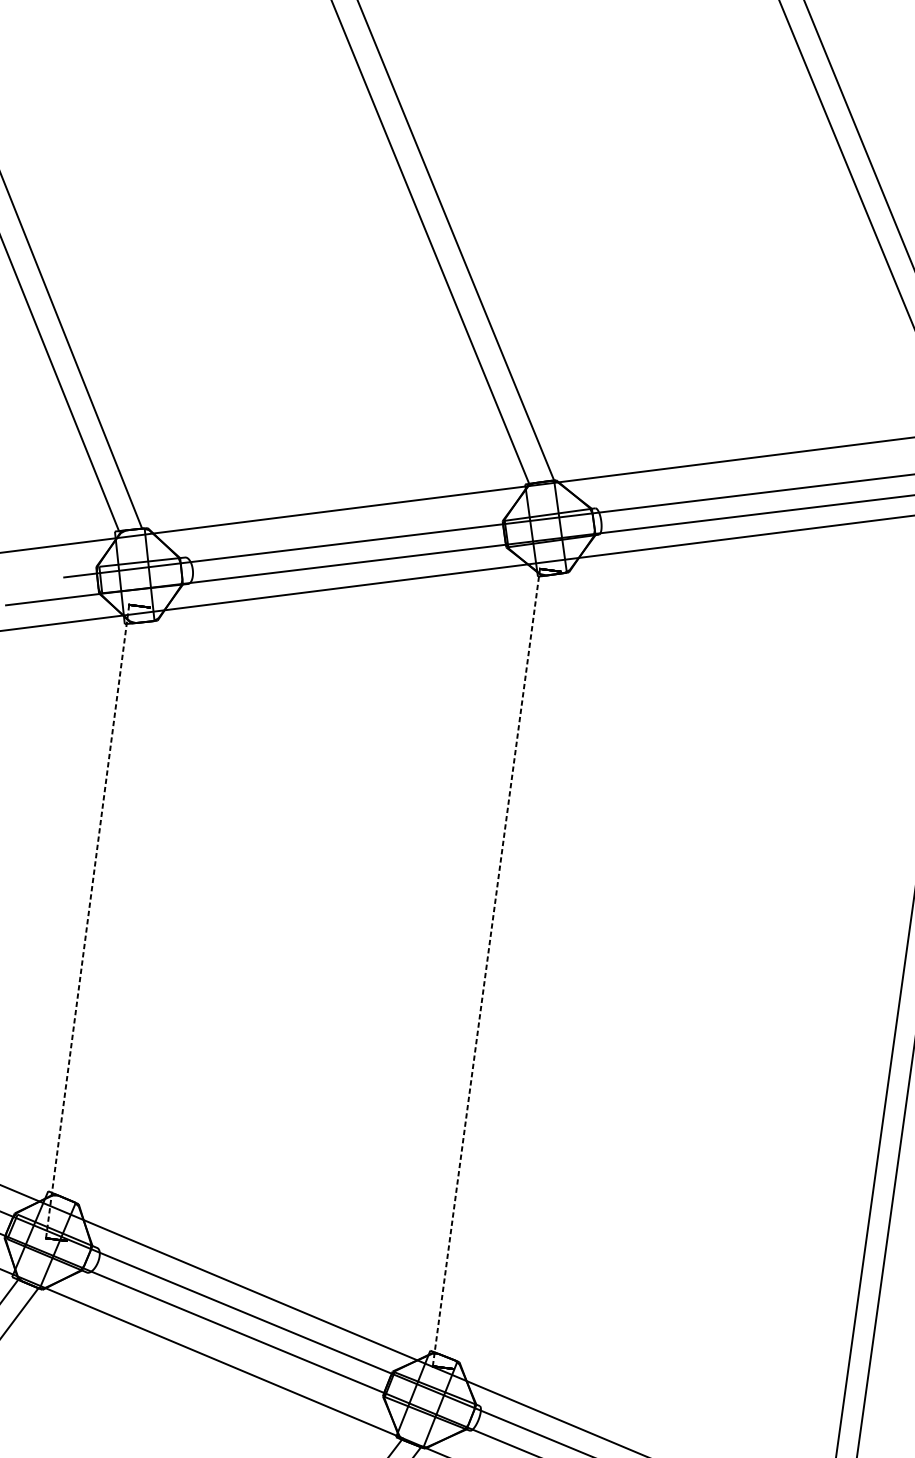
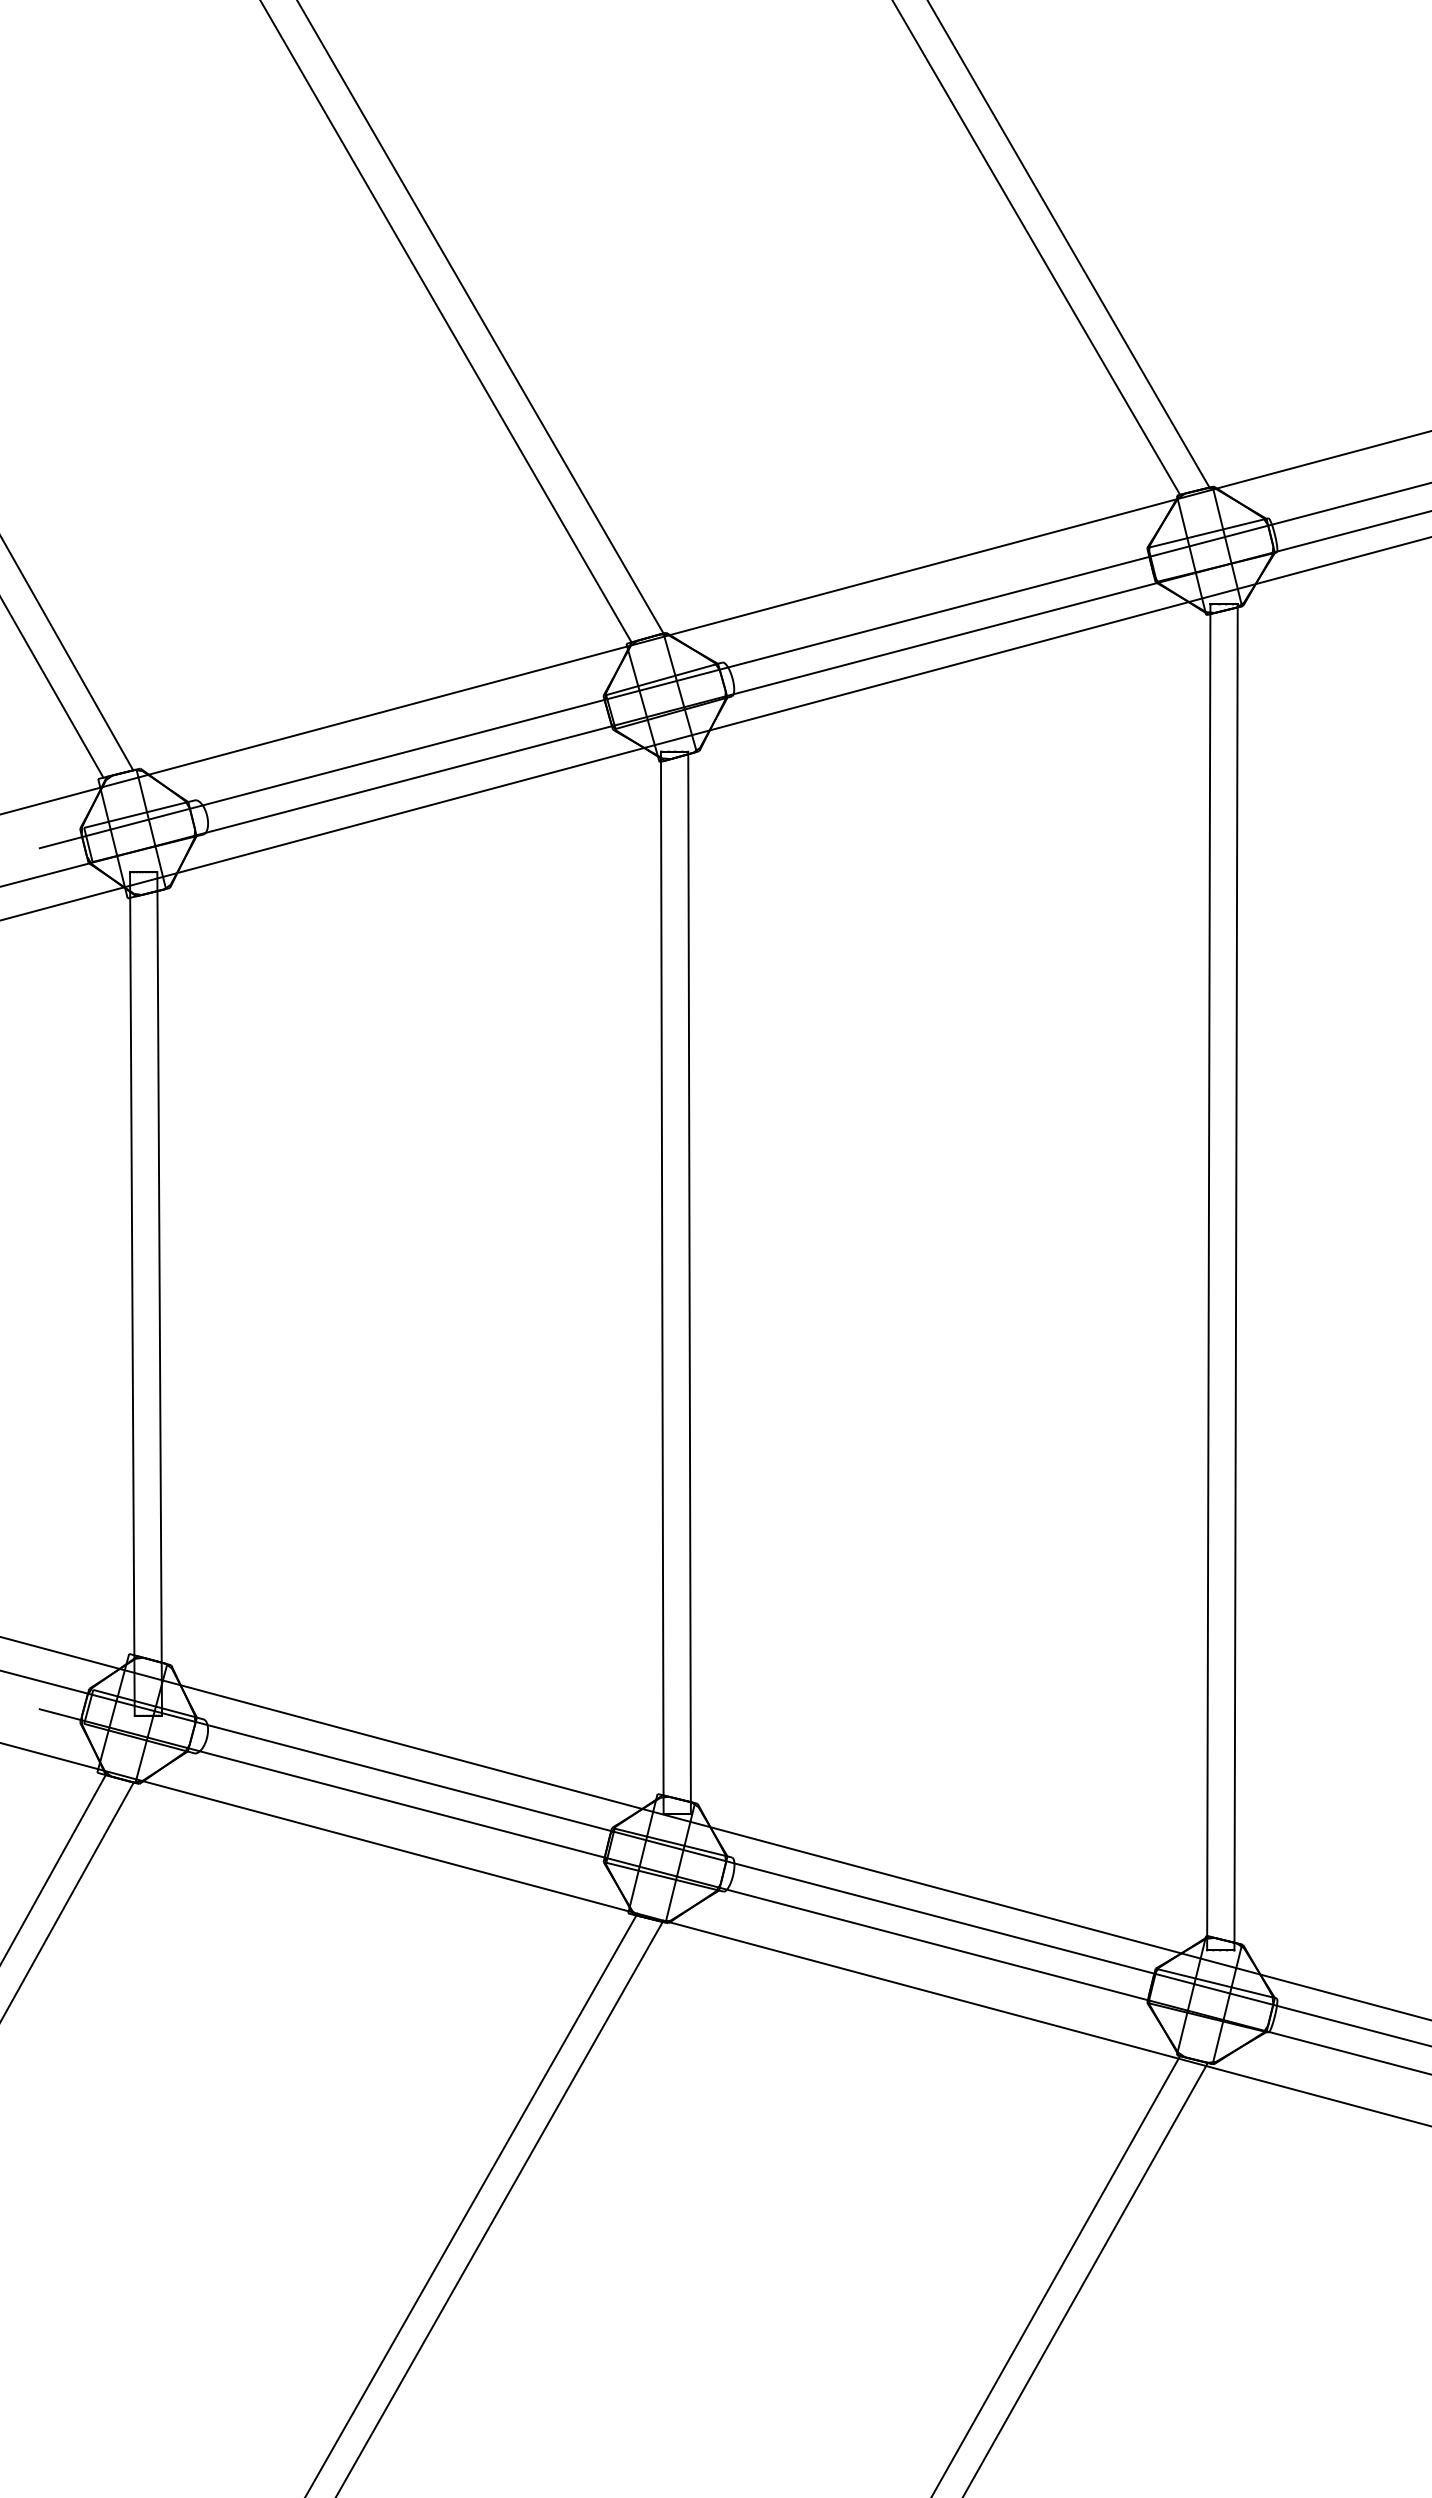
line: (87, 921) -> (132, 1294), dashed -> solid
line: (108, 923) -> (159, 1293), added
line: (486, 967) -> (662, 1282), dashed -> solid
line: (506, 970) -> (689, 1282), added

